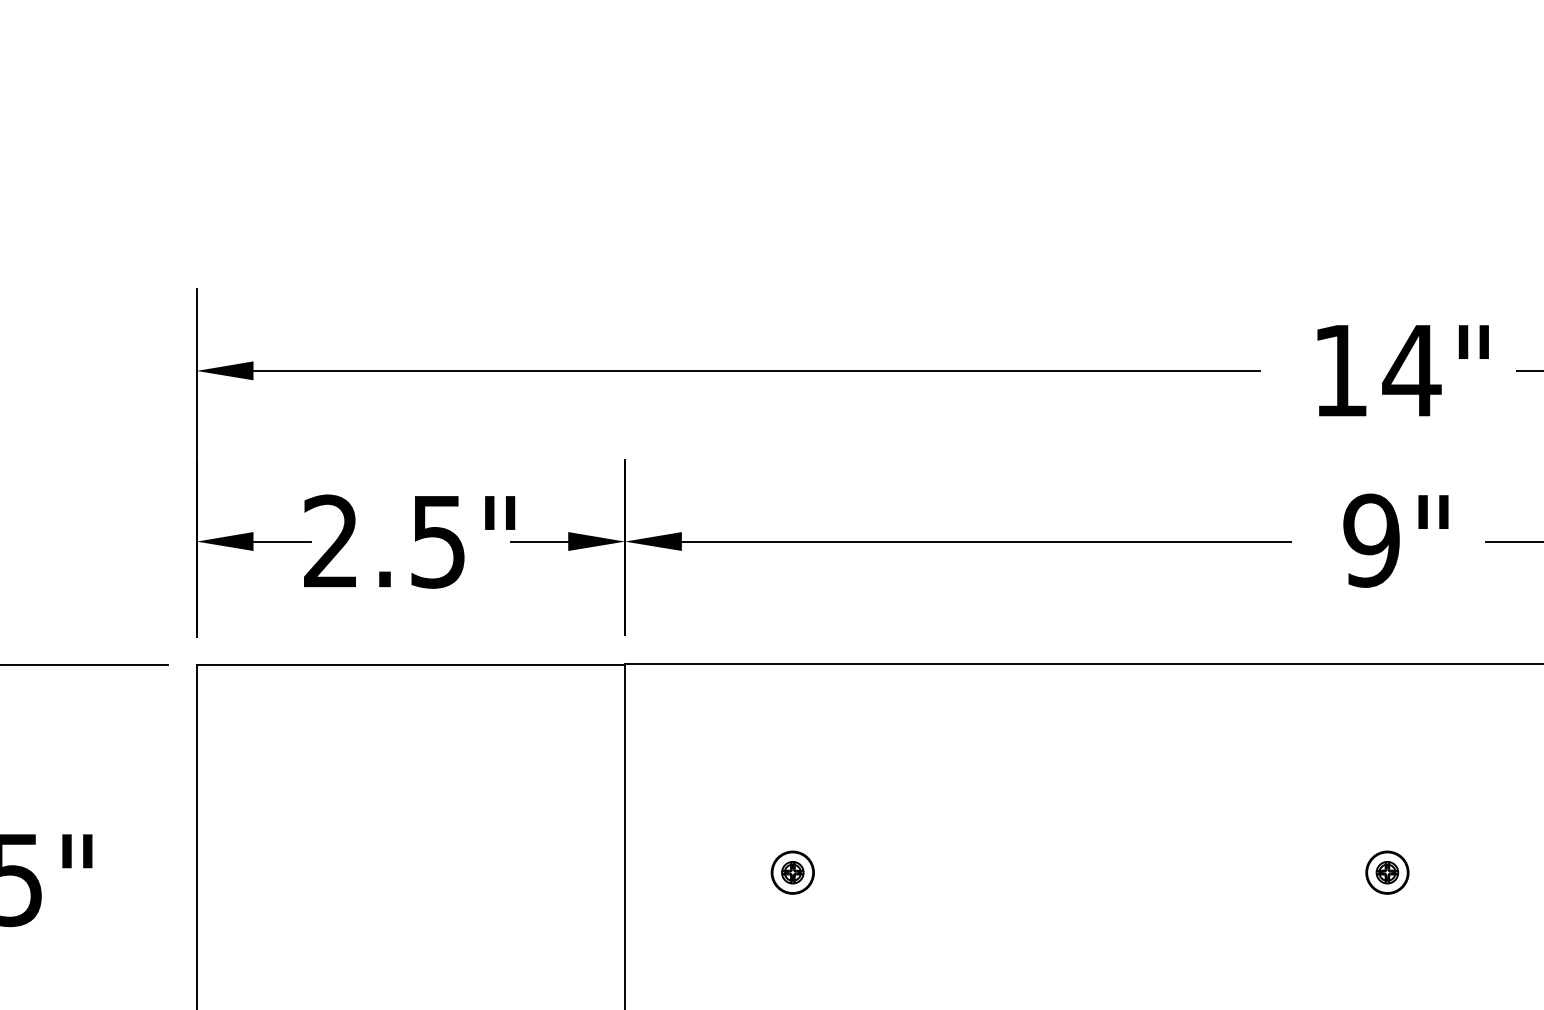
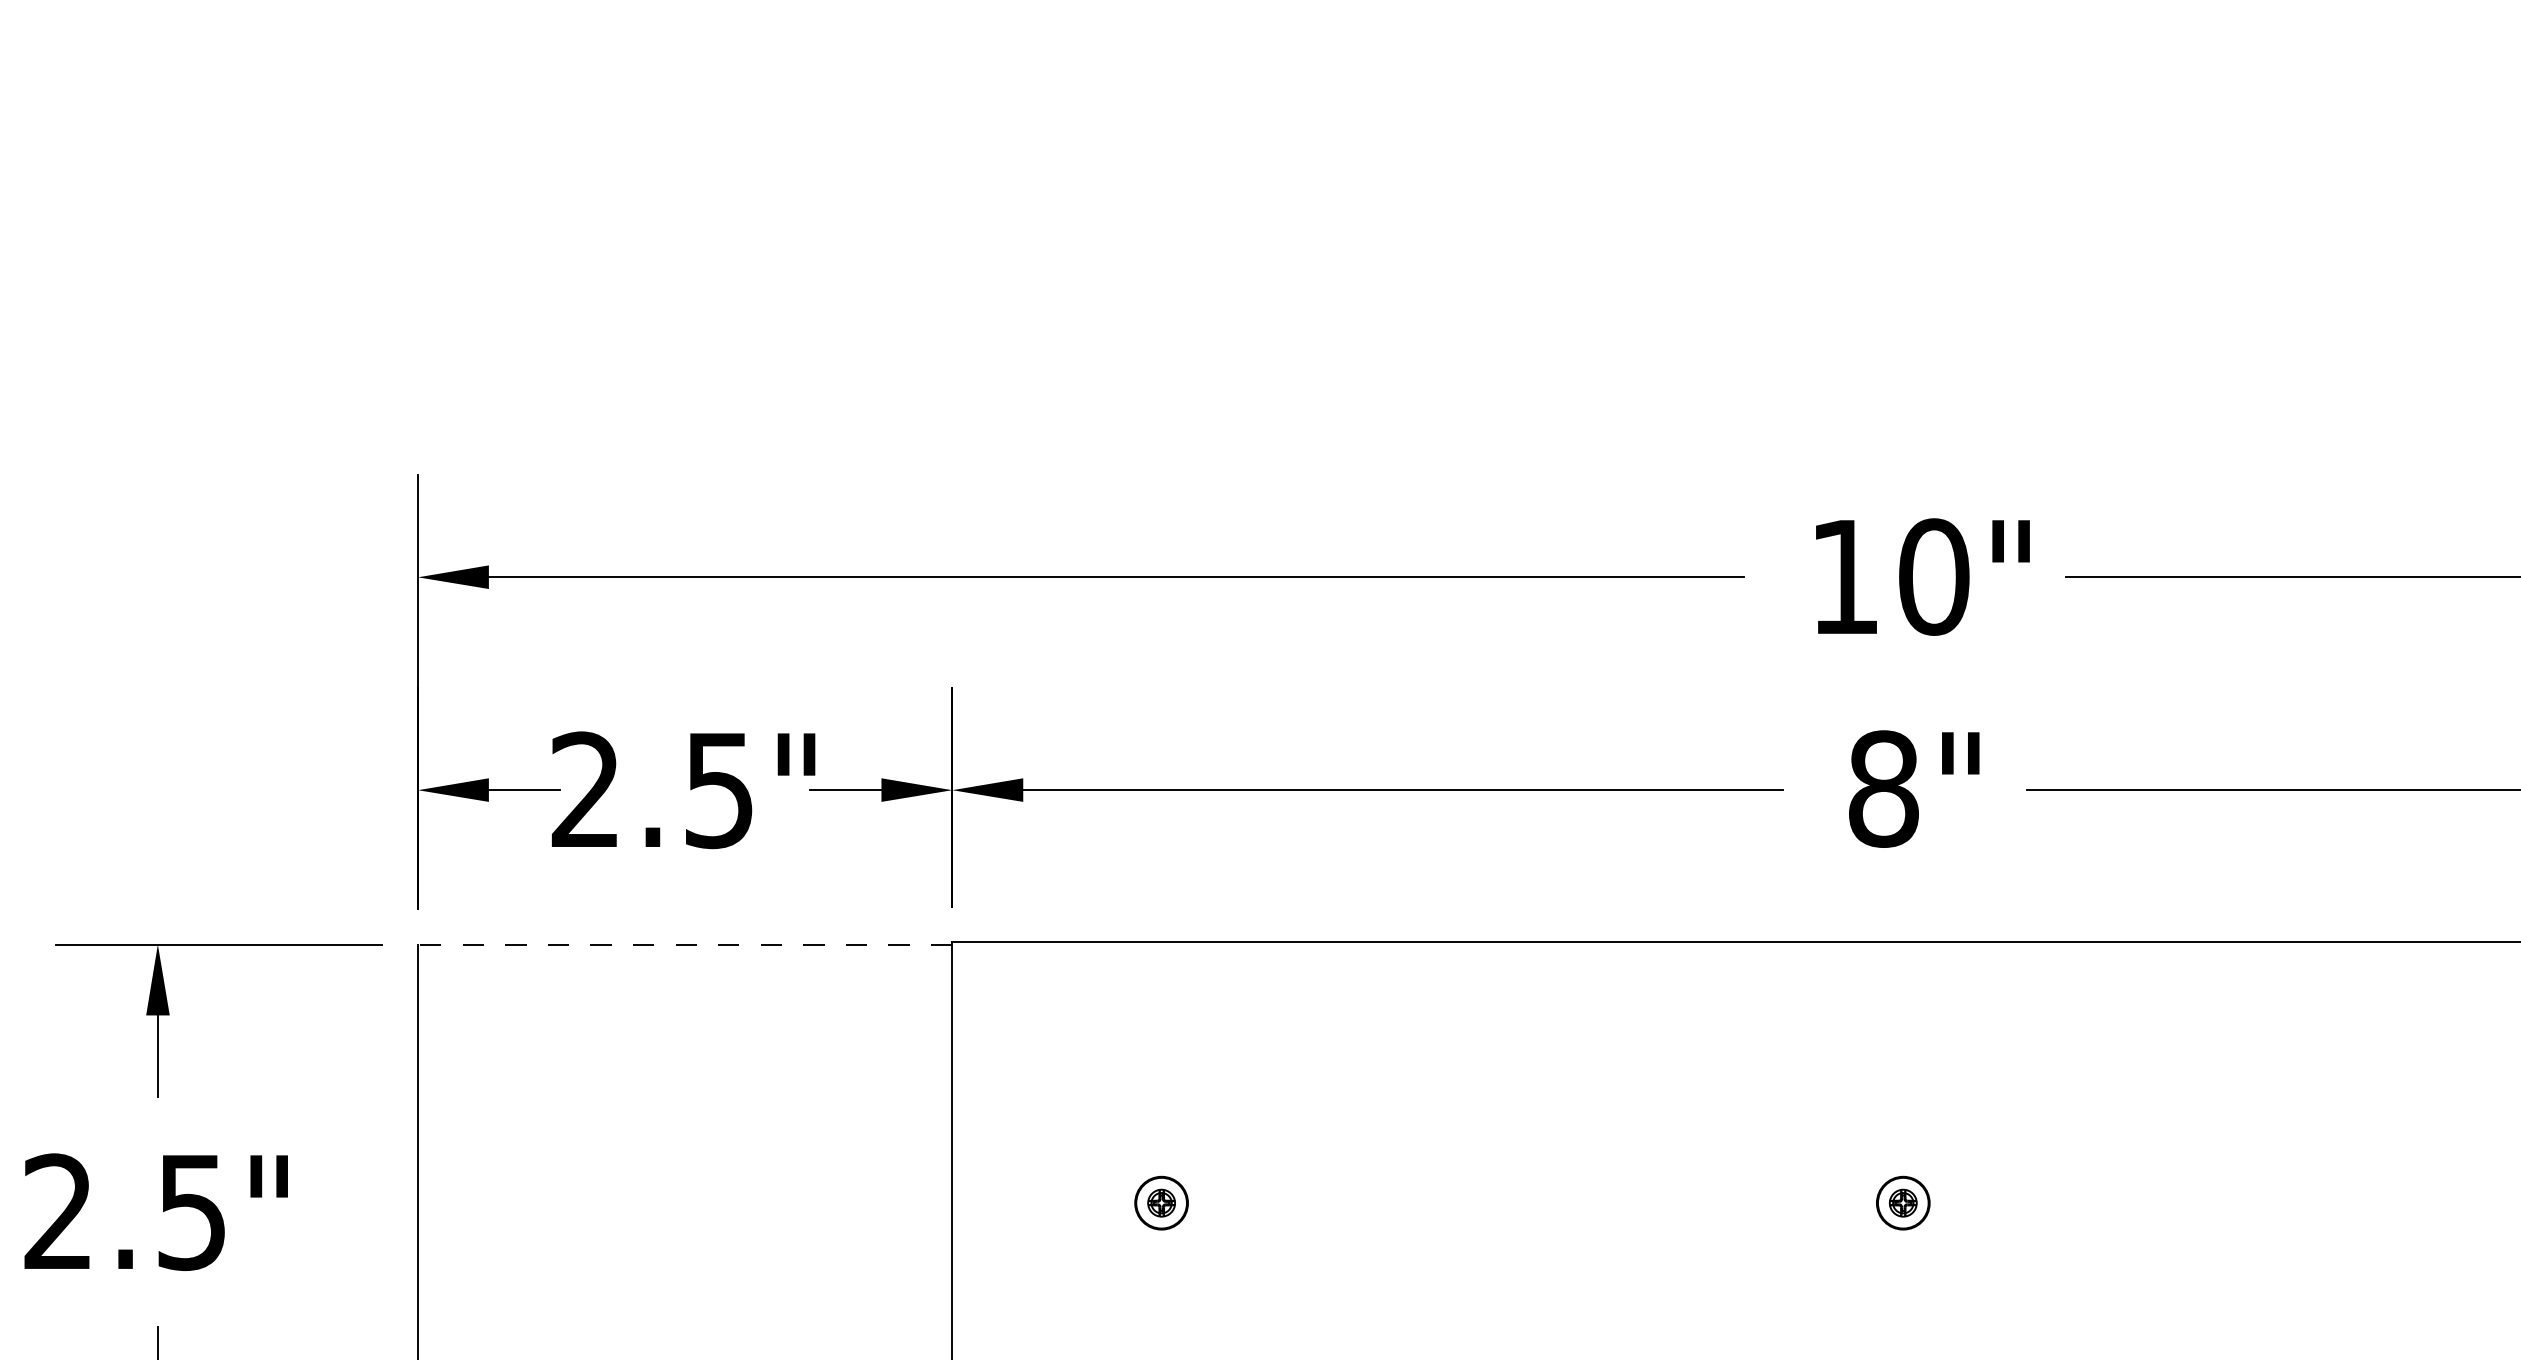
text: (1411, 370) -> (1933, 576), 14" -> 10"
text: (1371, 540) -> (1883, 788), 9" -> 8"
line: (410, 665) -> (684, 944), solid -> dashed

